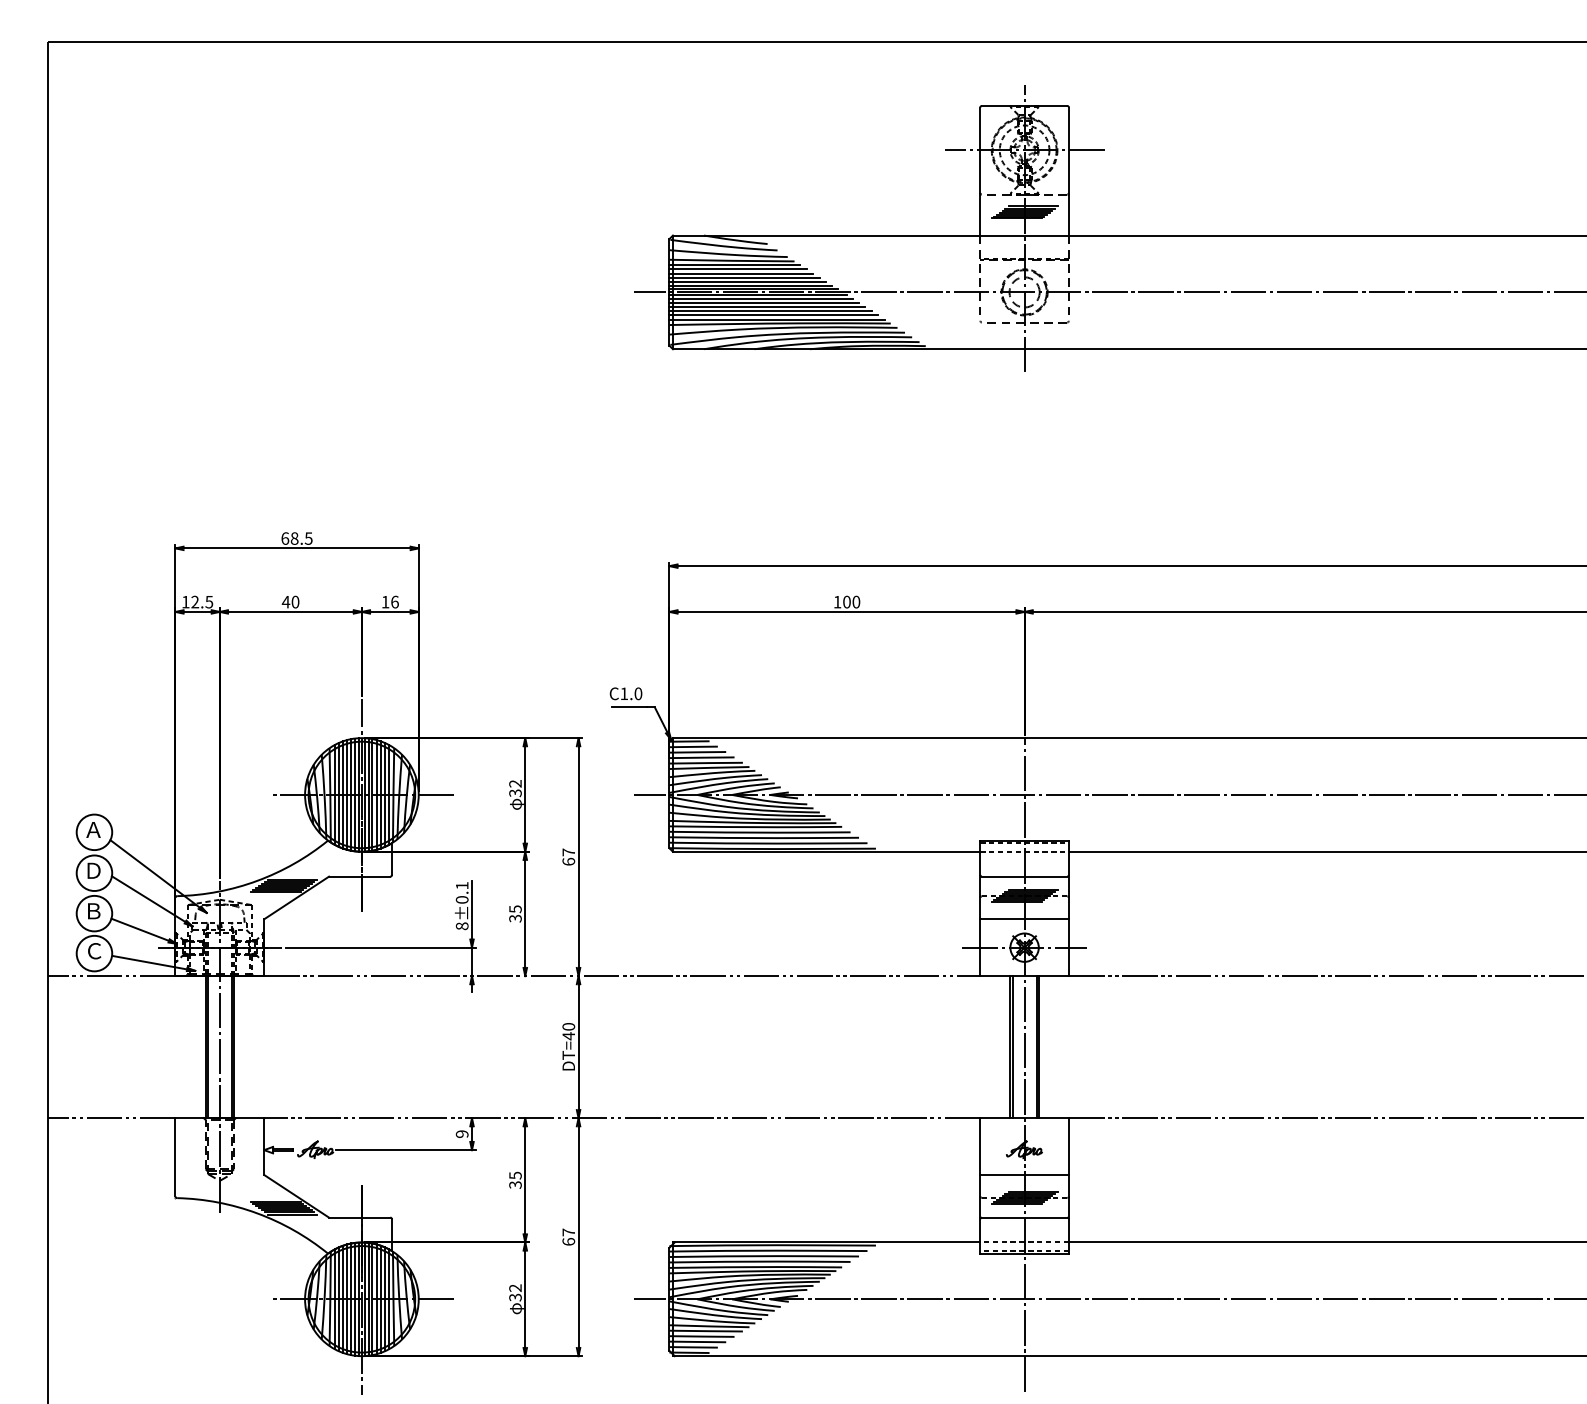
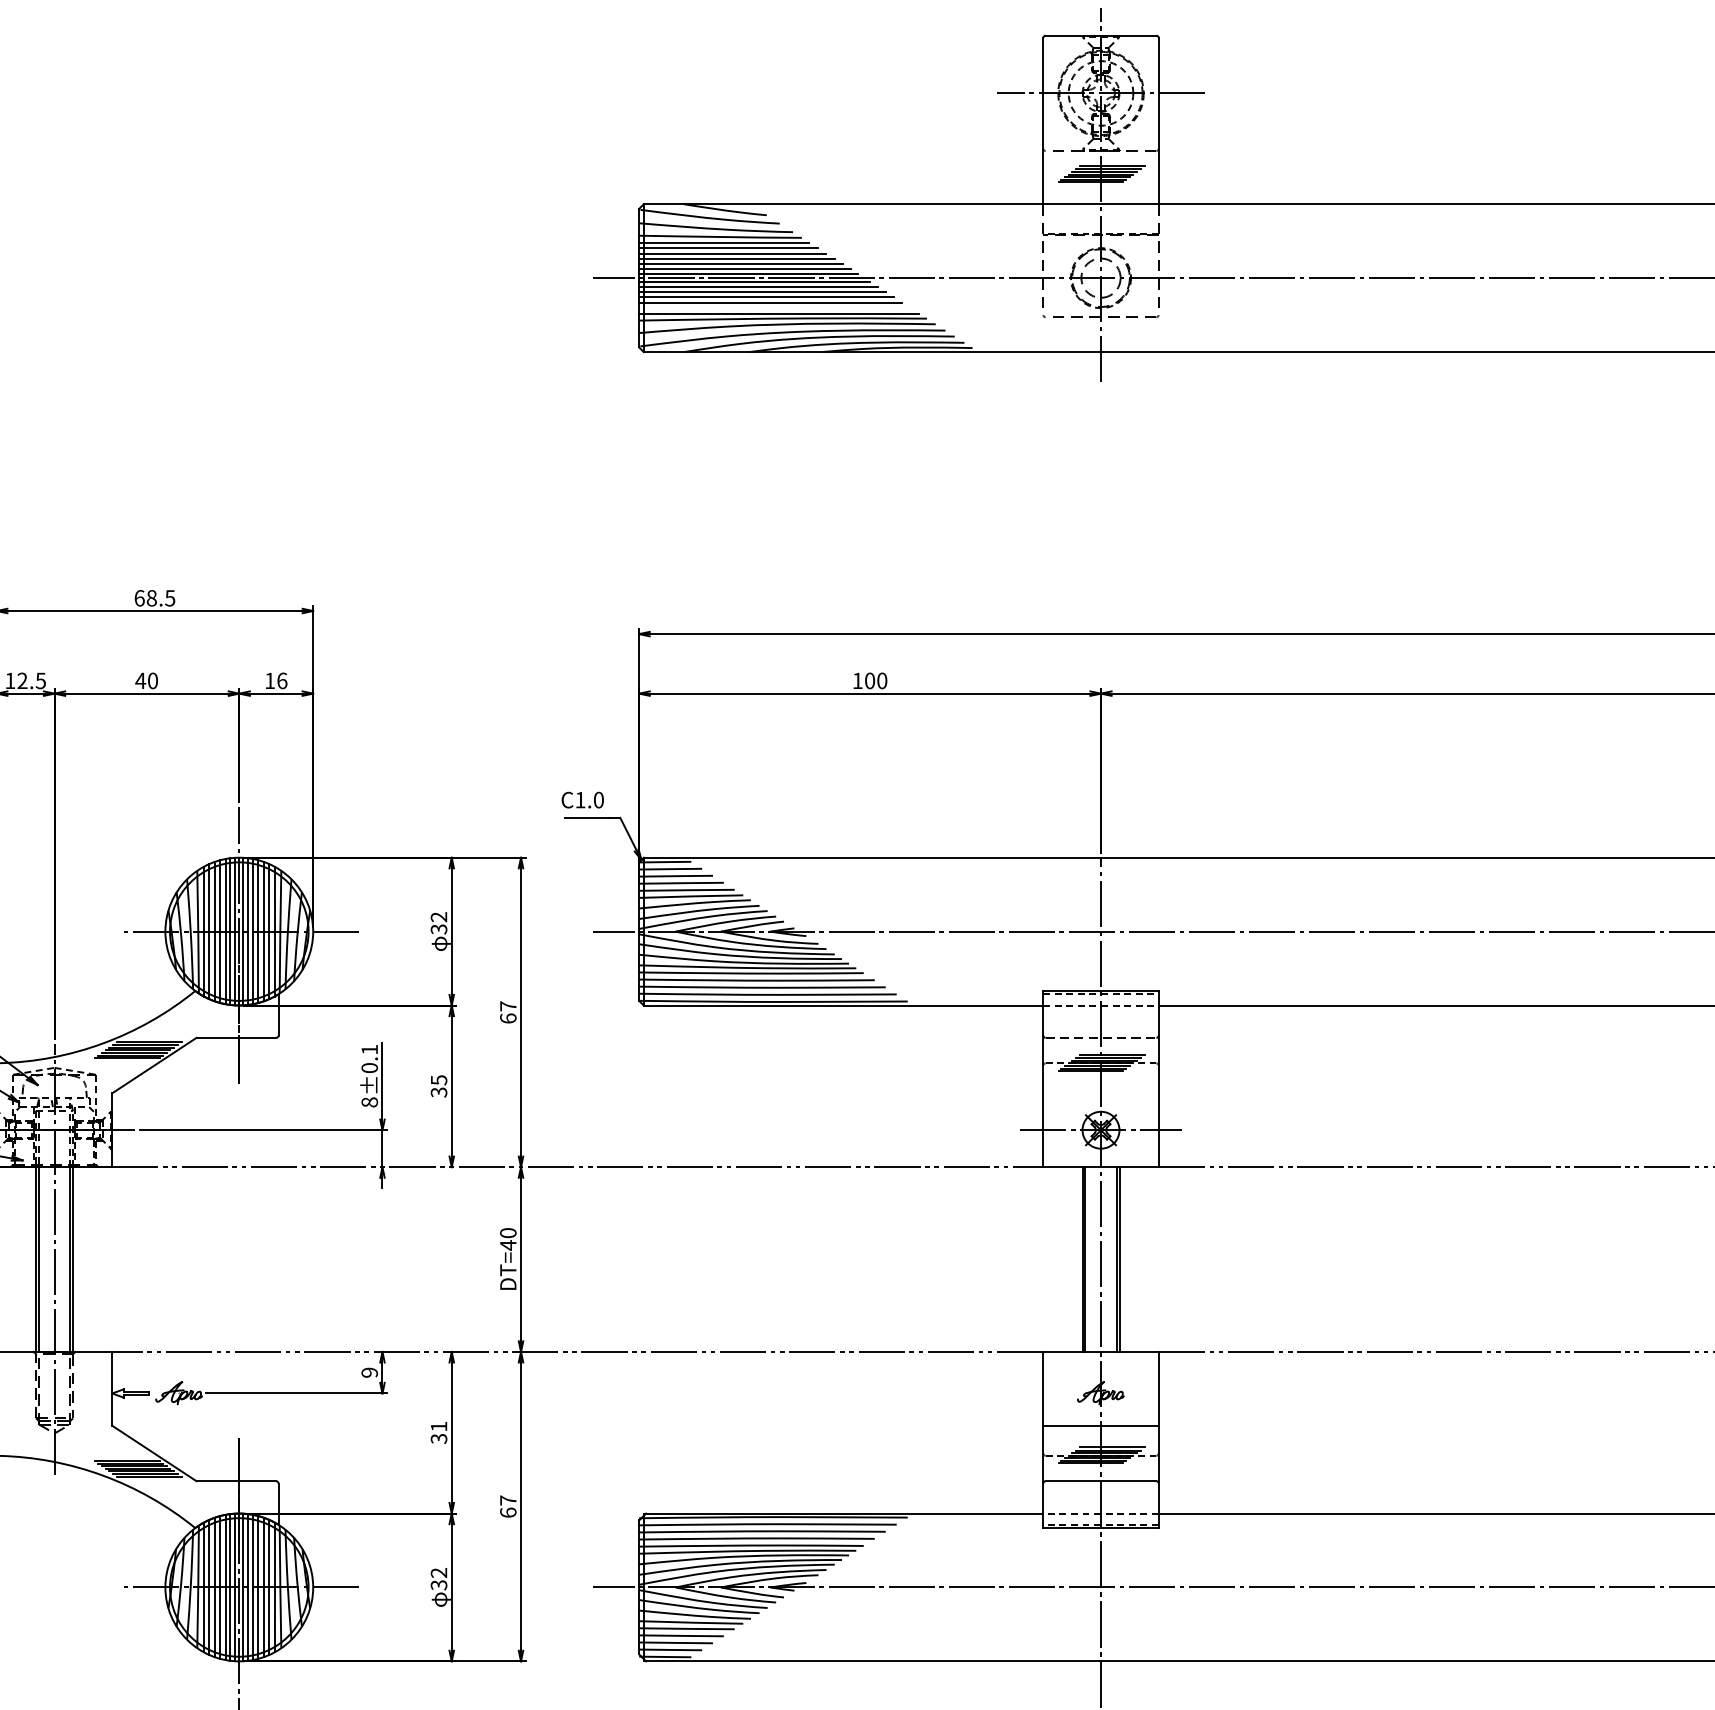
line: (773, 315) -> (774, 308), removed
line: (1024, 876) -> (1100, 1037), solid -> dashed
line: (1024, 919) -> (1100, 1093), removed
text: (515, 1175) -> (439, 1426), 35 -> 31

